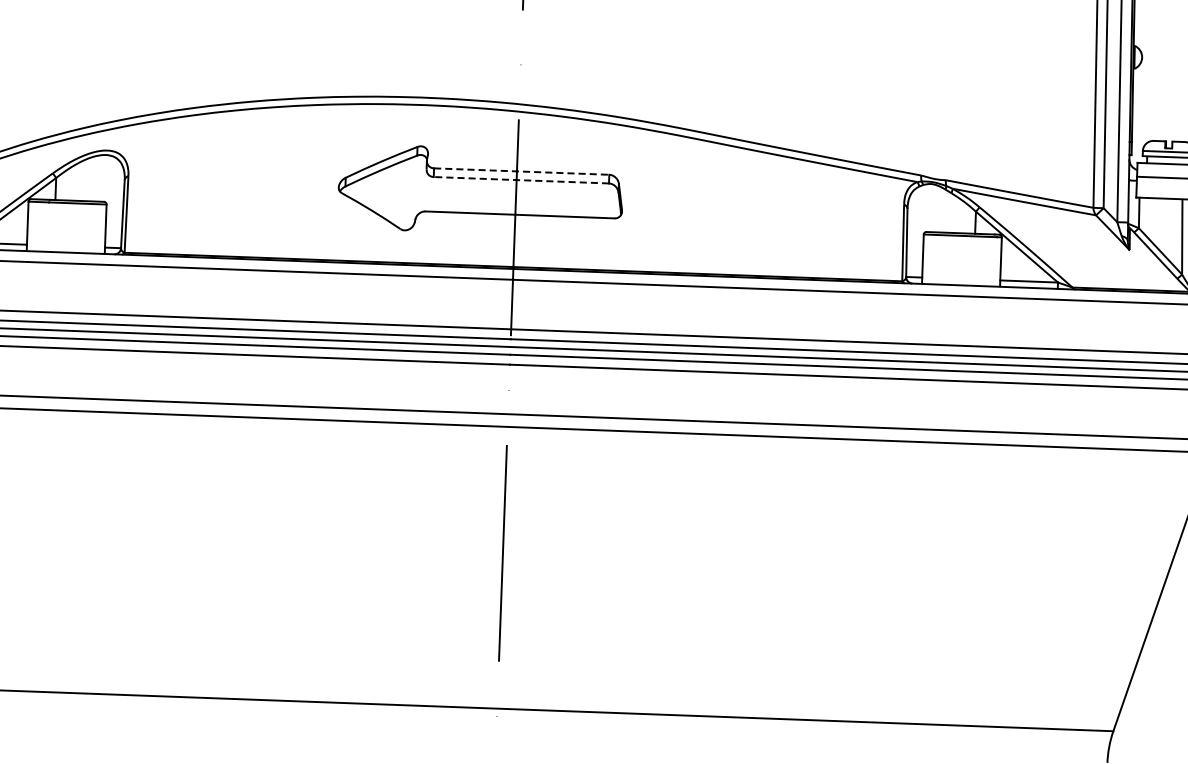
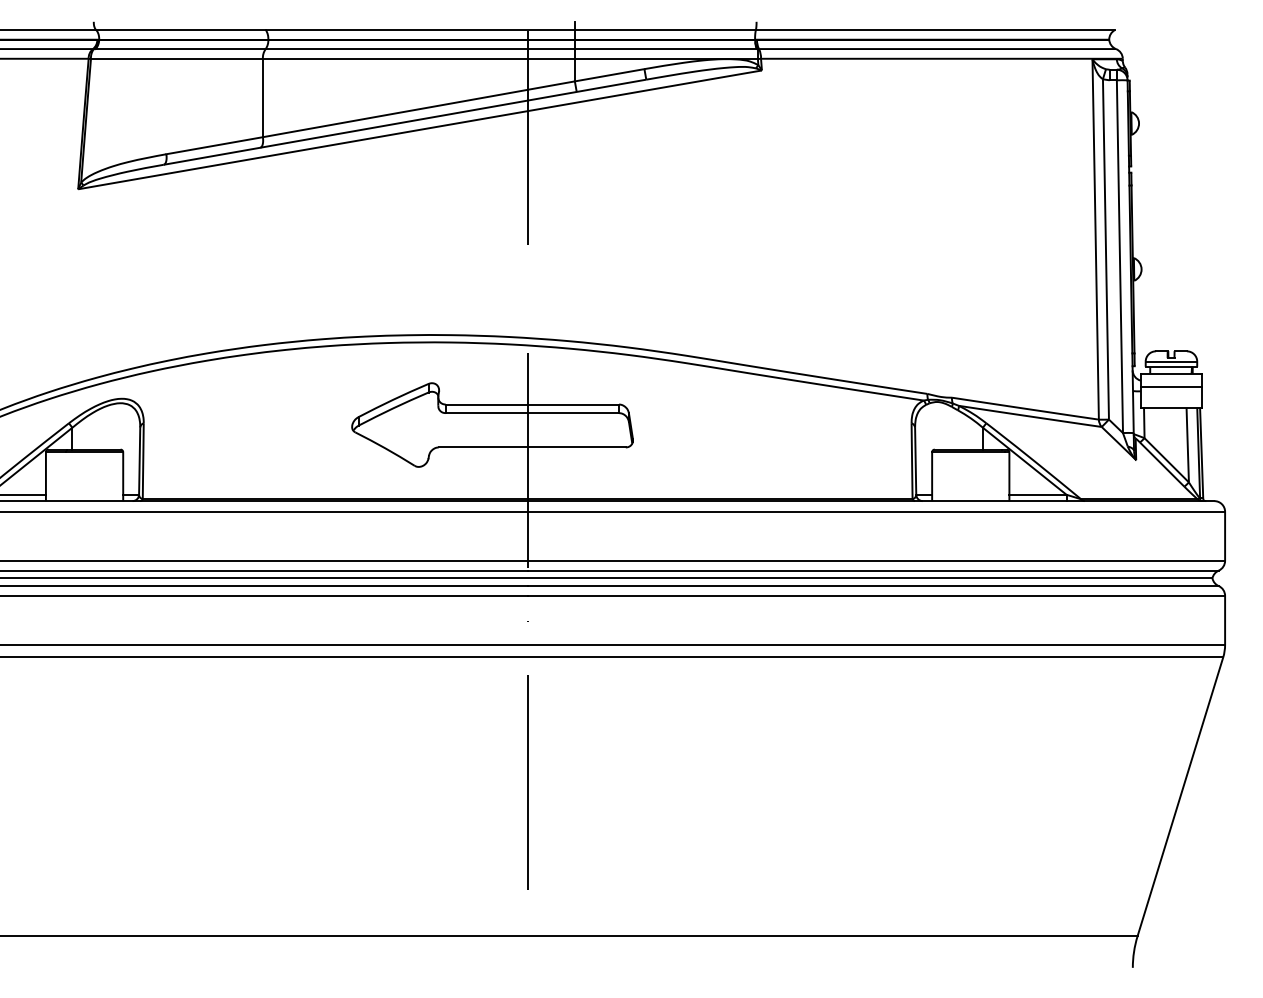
line: (521, 171) -> (532, 404), dashed -> solid
line: (521, 180) -> (532, 413), dashed -> solid

